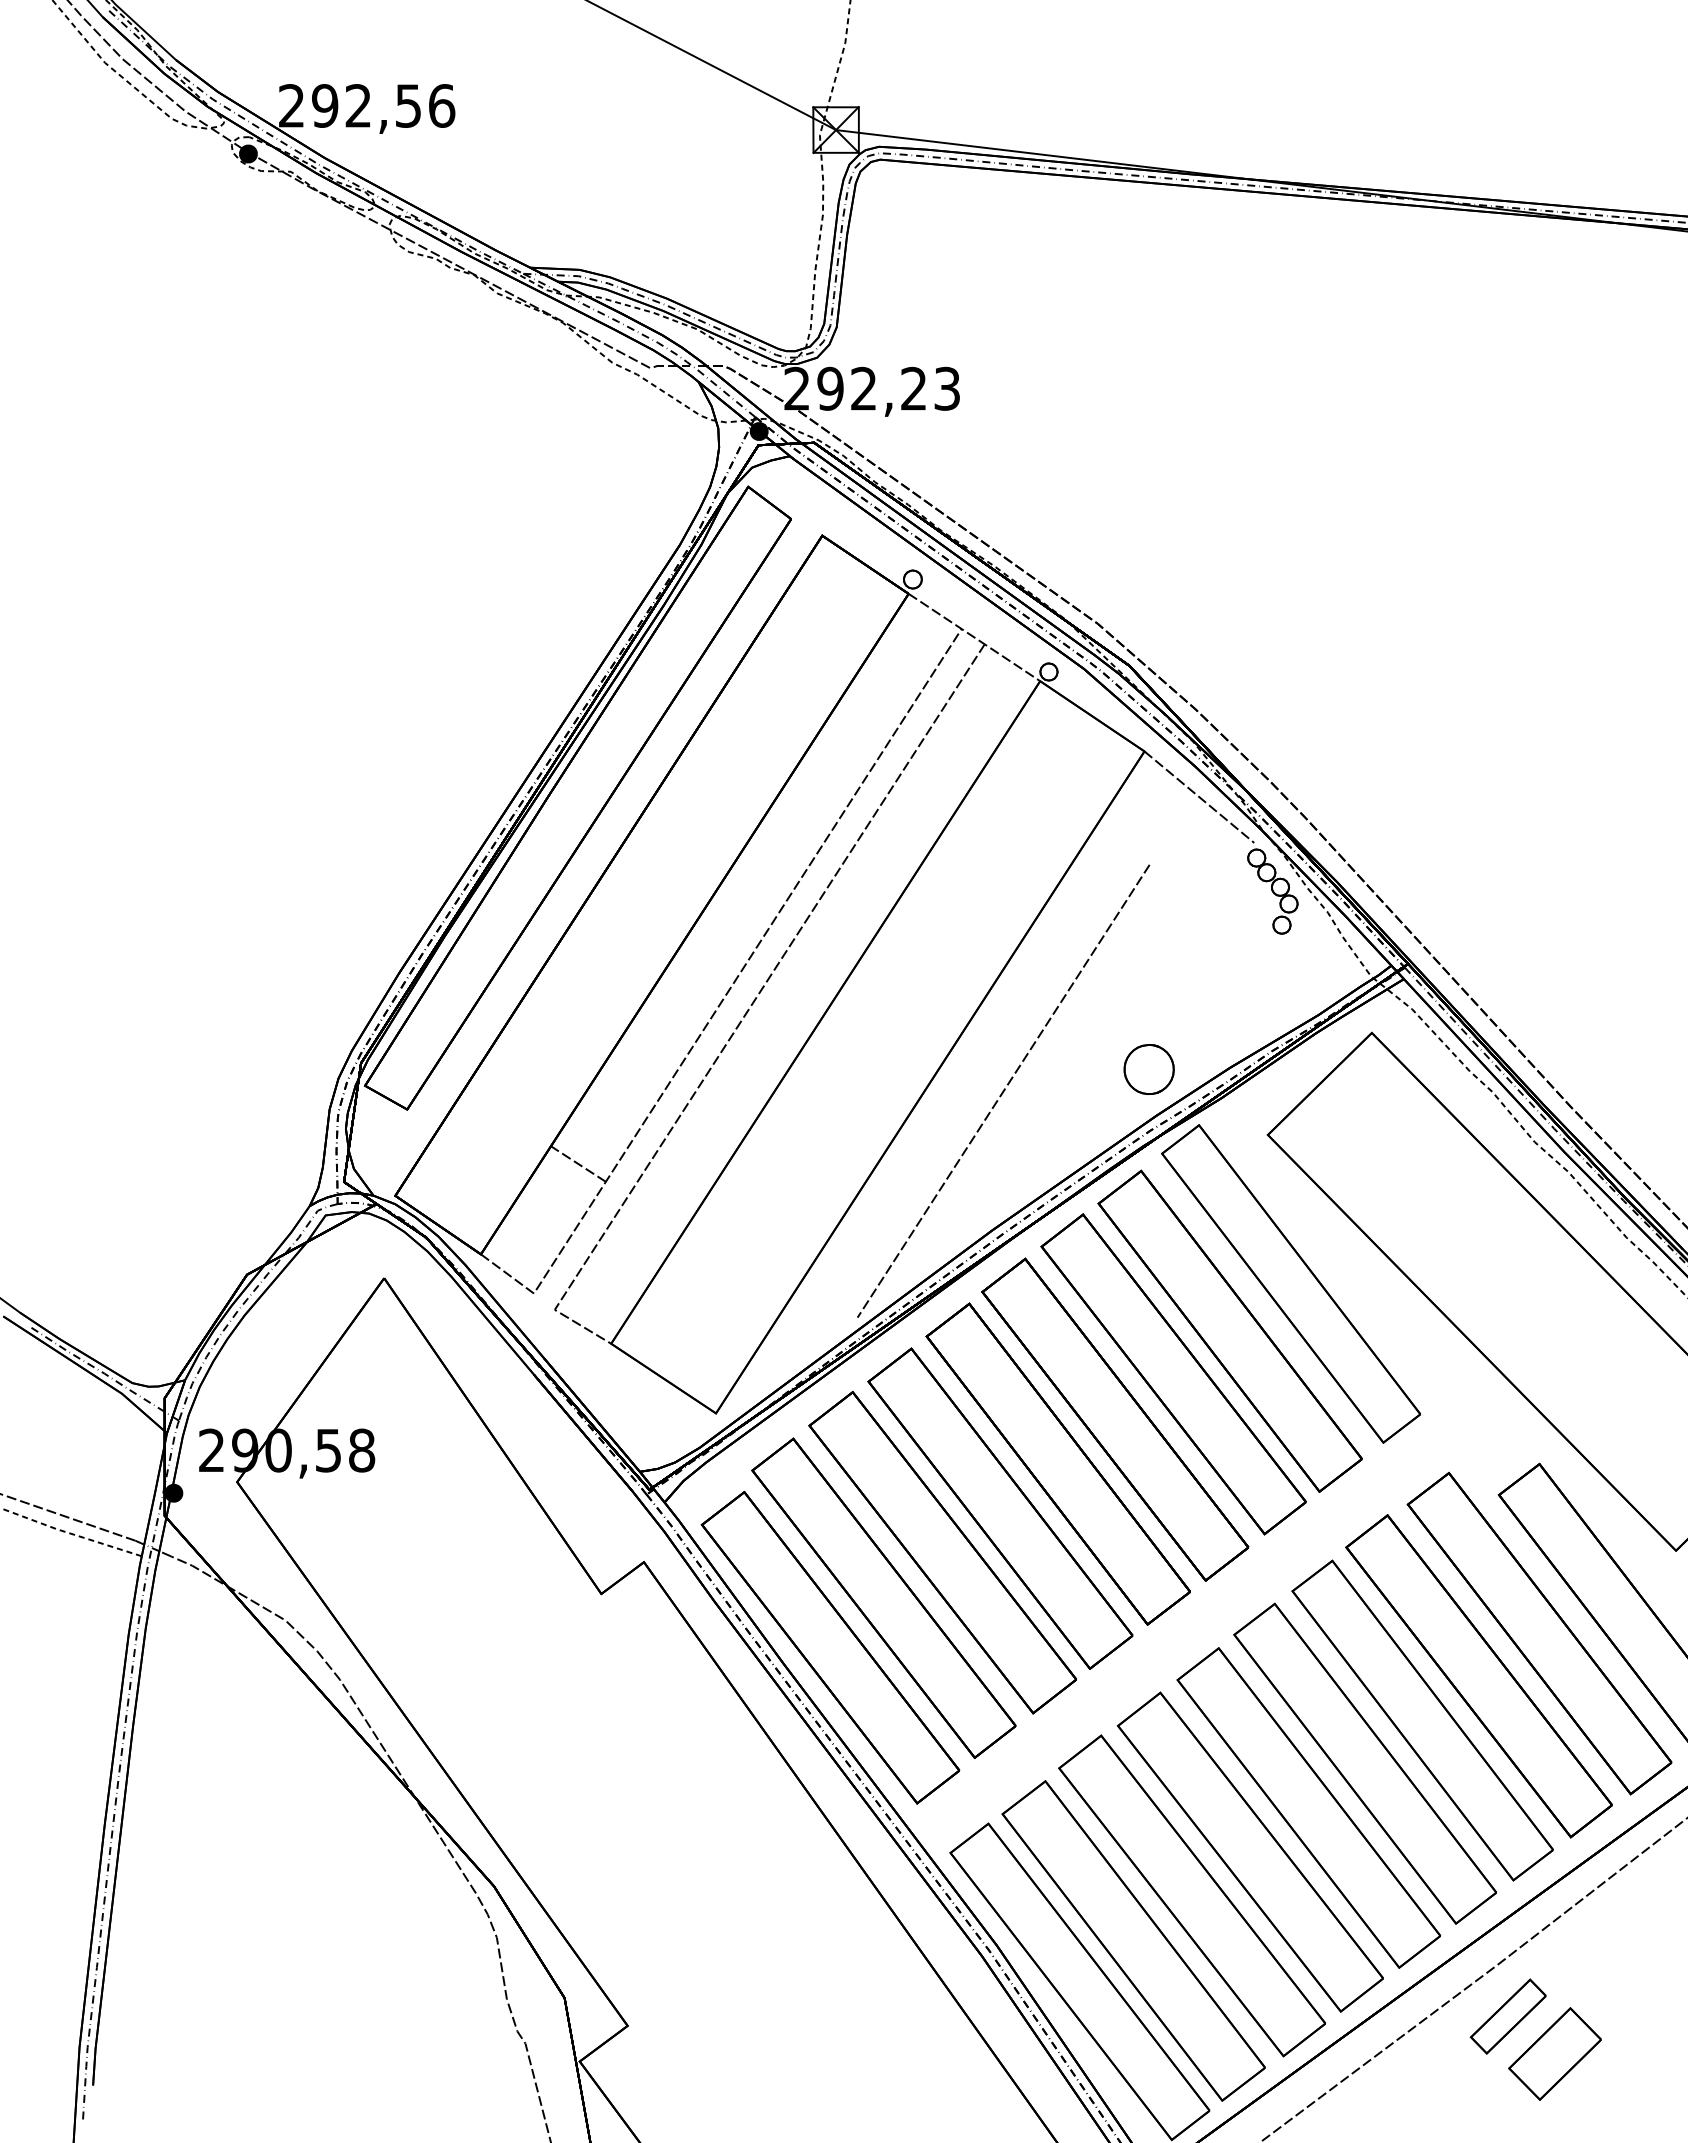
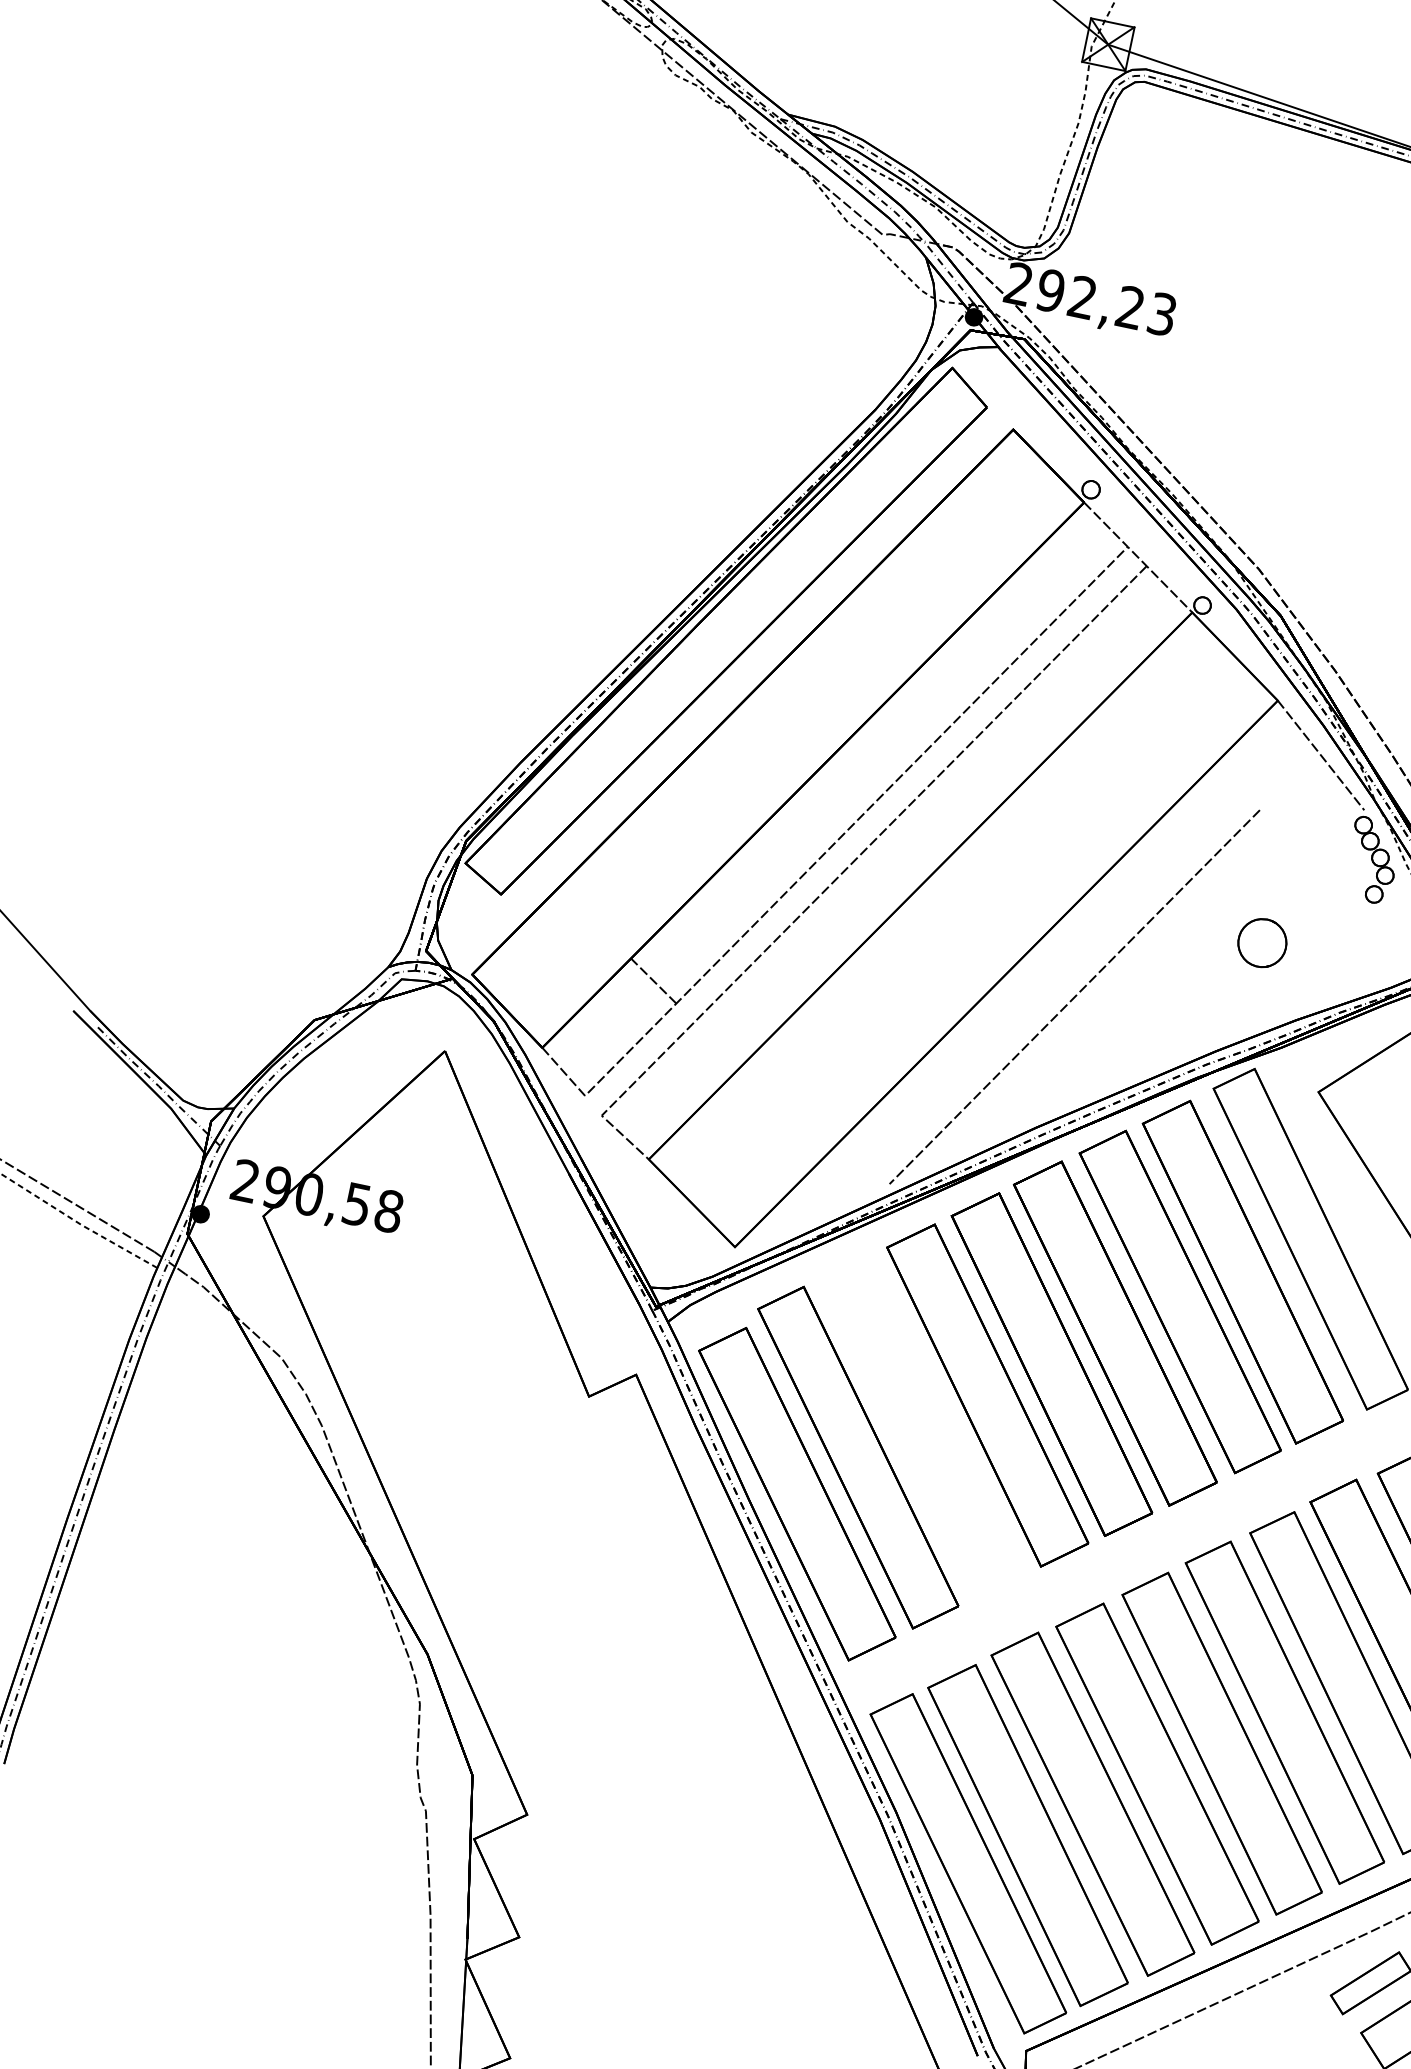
part: (1148, 1068) -> (1261, 941), moved
part: (942, 1552) -> (923, 1425), removed

